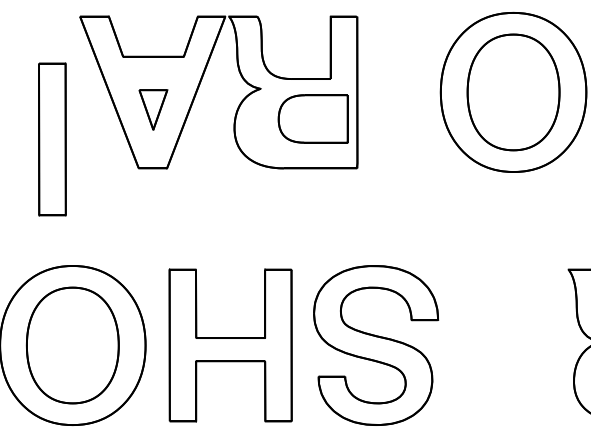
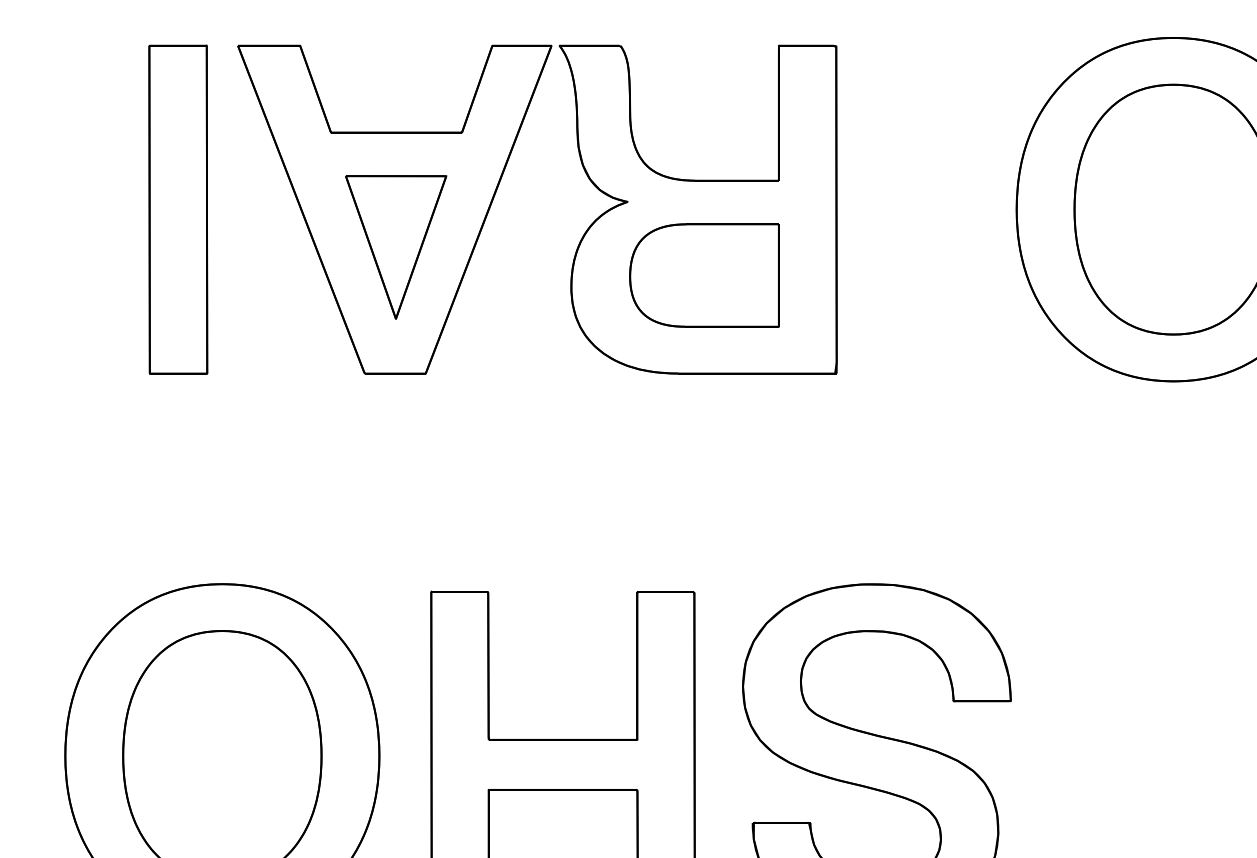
part: (153, 109) -> (396, 246), size x1.67
part: (312, 118) -> (702, 274), moved
part: (52, 139) -> (178, 209), moved

